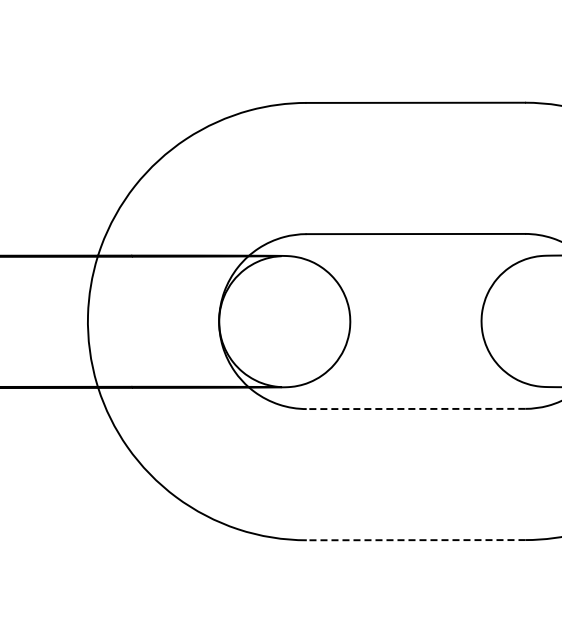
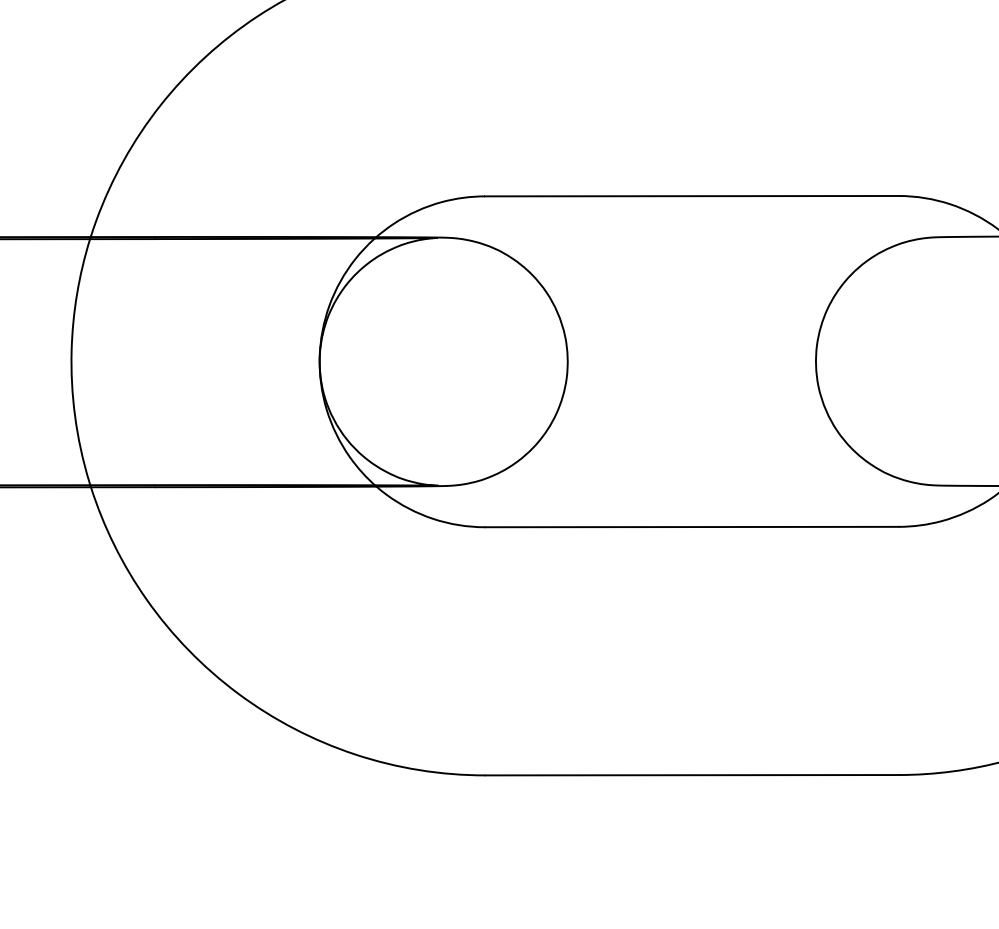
line: (415, 408) -> (691, 526), dashed -> solid
line: (415, 540) -> (691, 775), dashed -> solid

